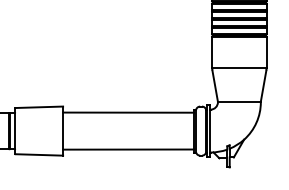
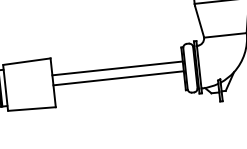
line: (128, 112) -> (117, 68), moved
line: (128, 149) -> (118, 78), moved

